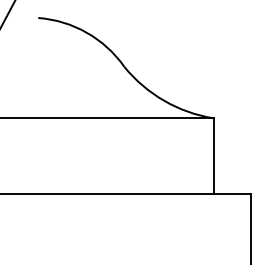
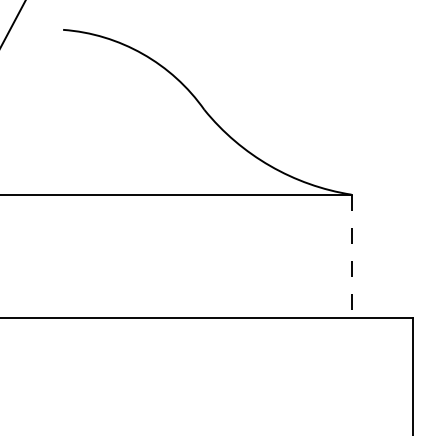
line: (213, 155) -> (351, 255), solid -> dashed

